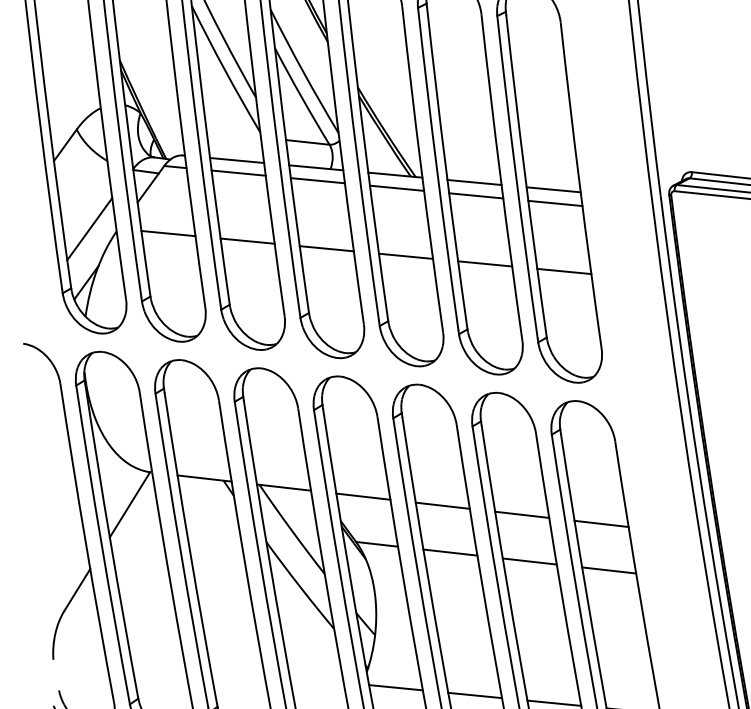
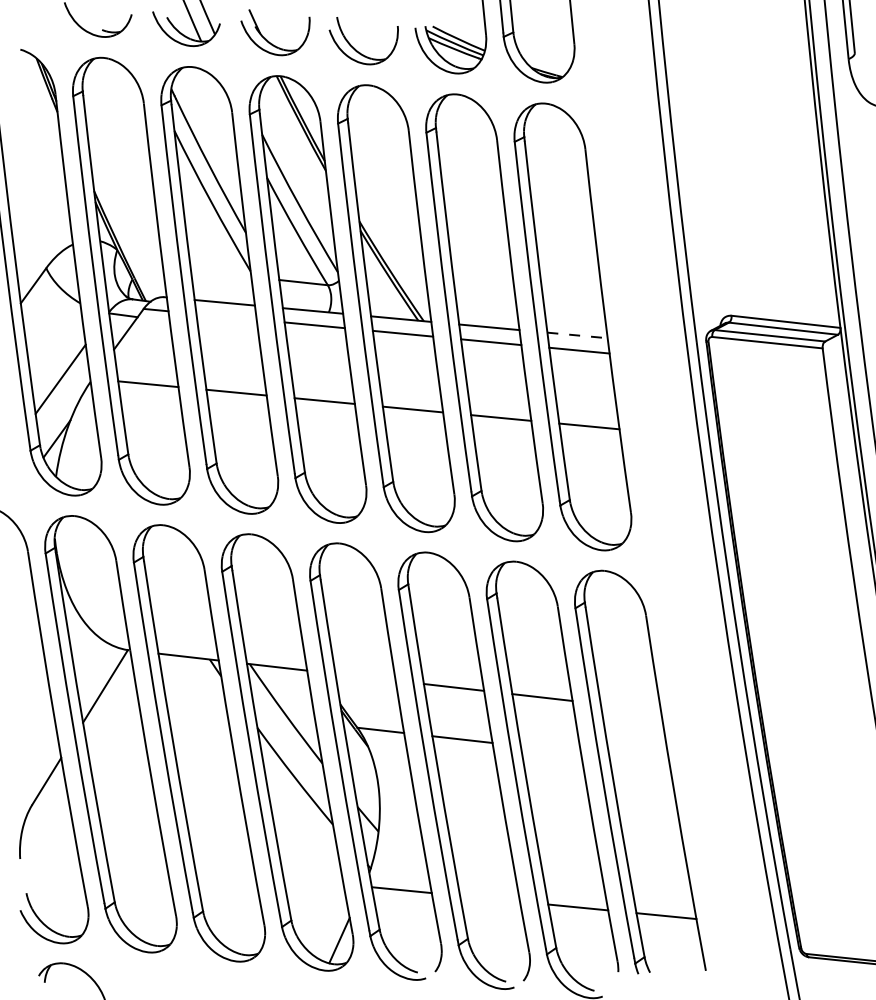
line: (238, 172) -> (226, 316), removed
line: (554, 189) -> (578, 335), solid -> dashed
line: (363, 495) -> (365, 676), removed
line: (601, 523) -> (630, 707), removed
line: (529, 561) -> (550, 749), removed
line: (609, 570) -> (639, 759), removed
line: (475, 695) -> (490, 898), removed

